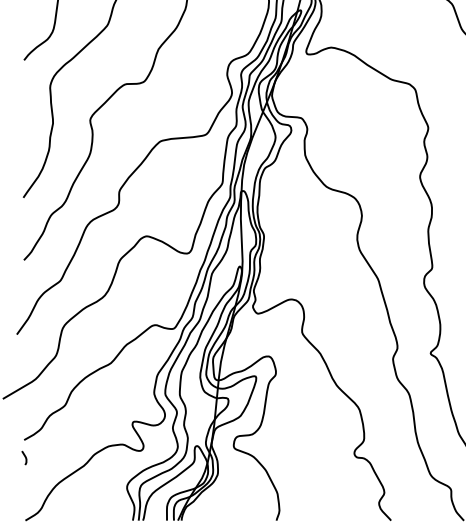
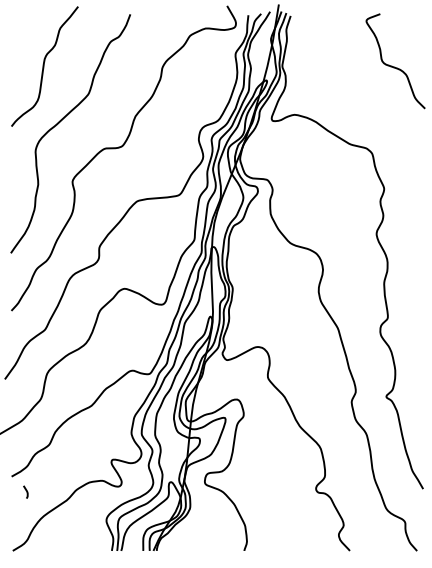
curve: (24, 456) -> (25, 490), moved

